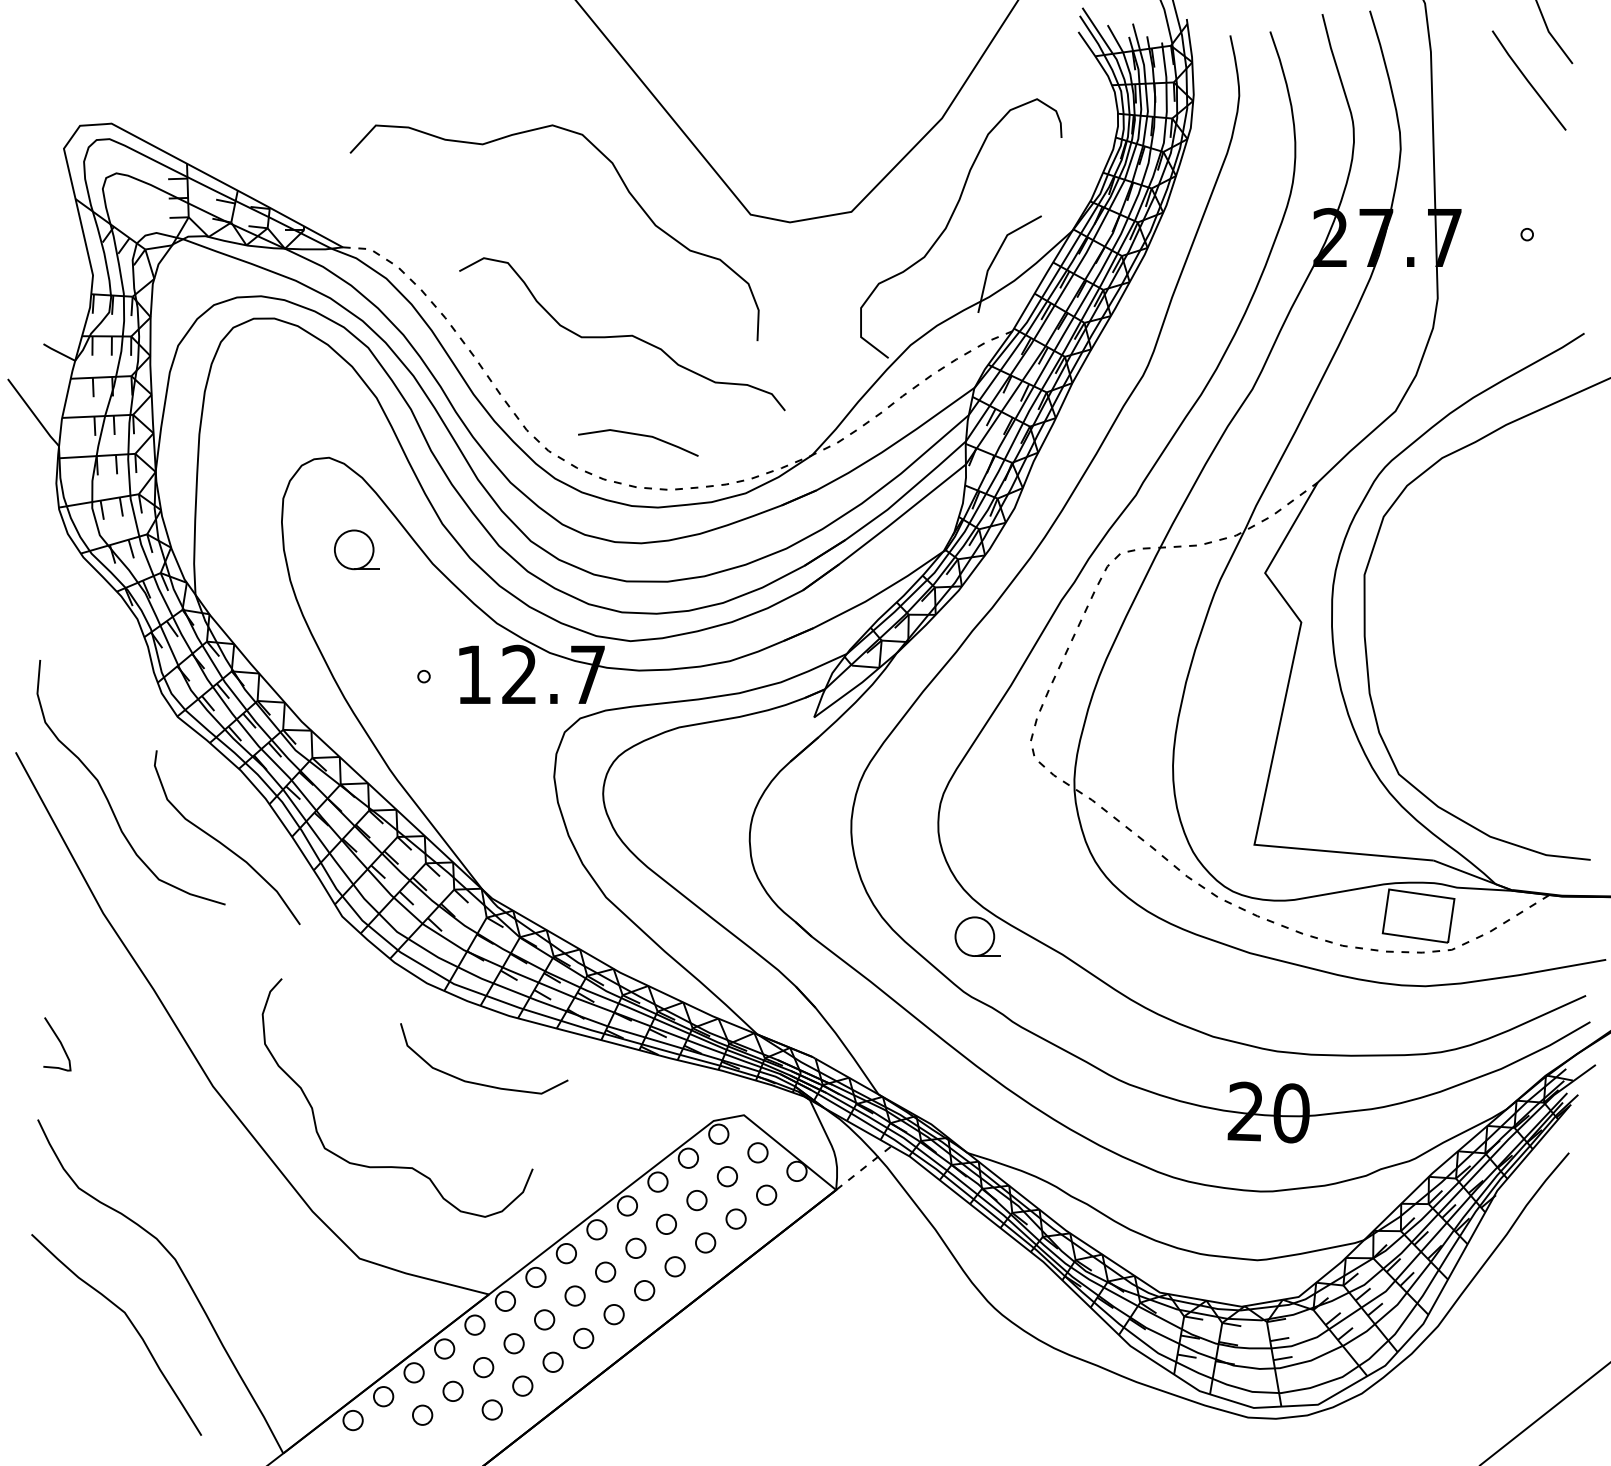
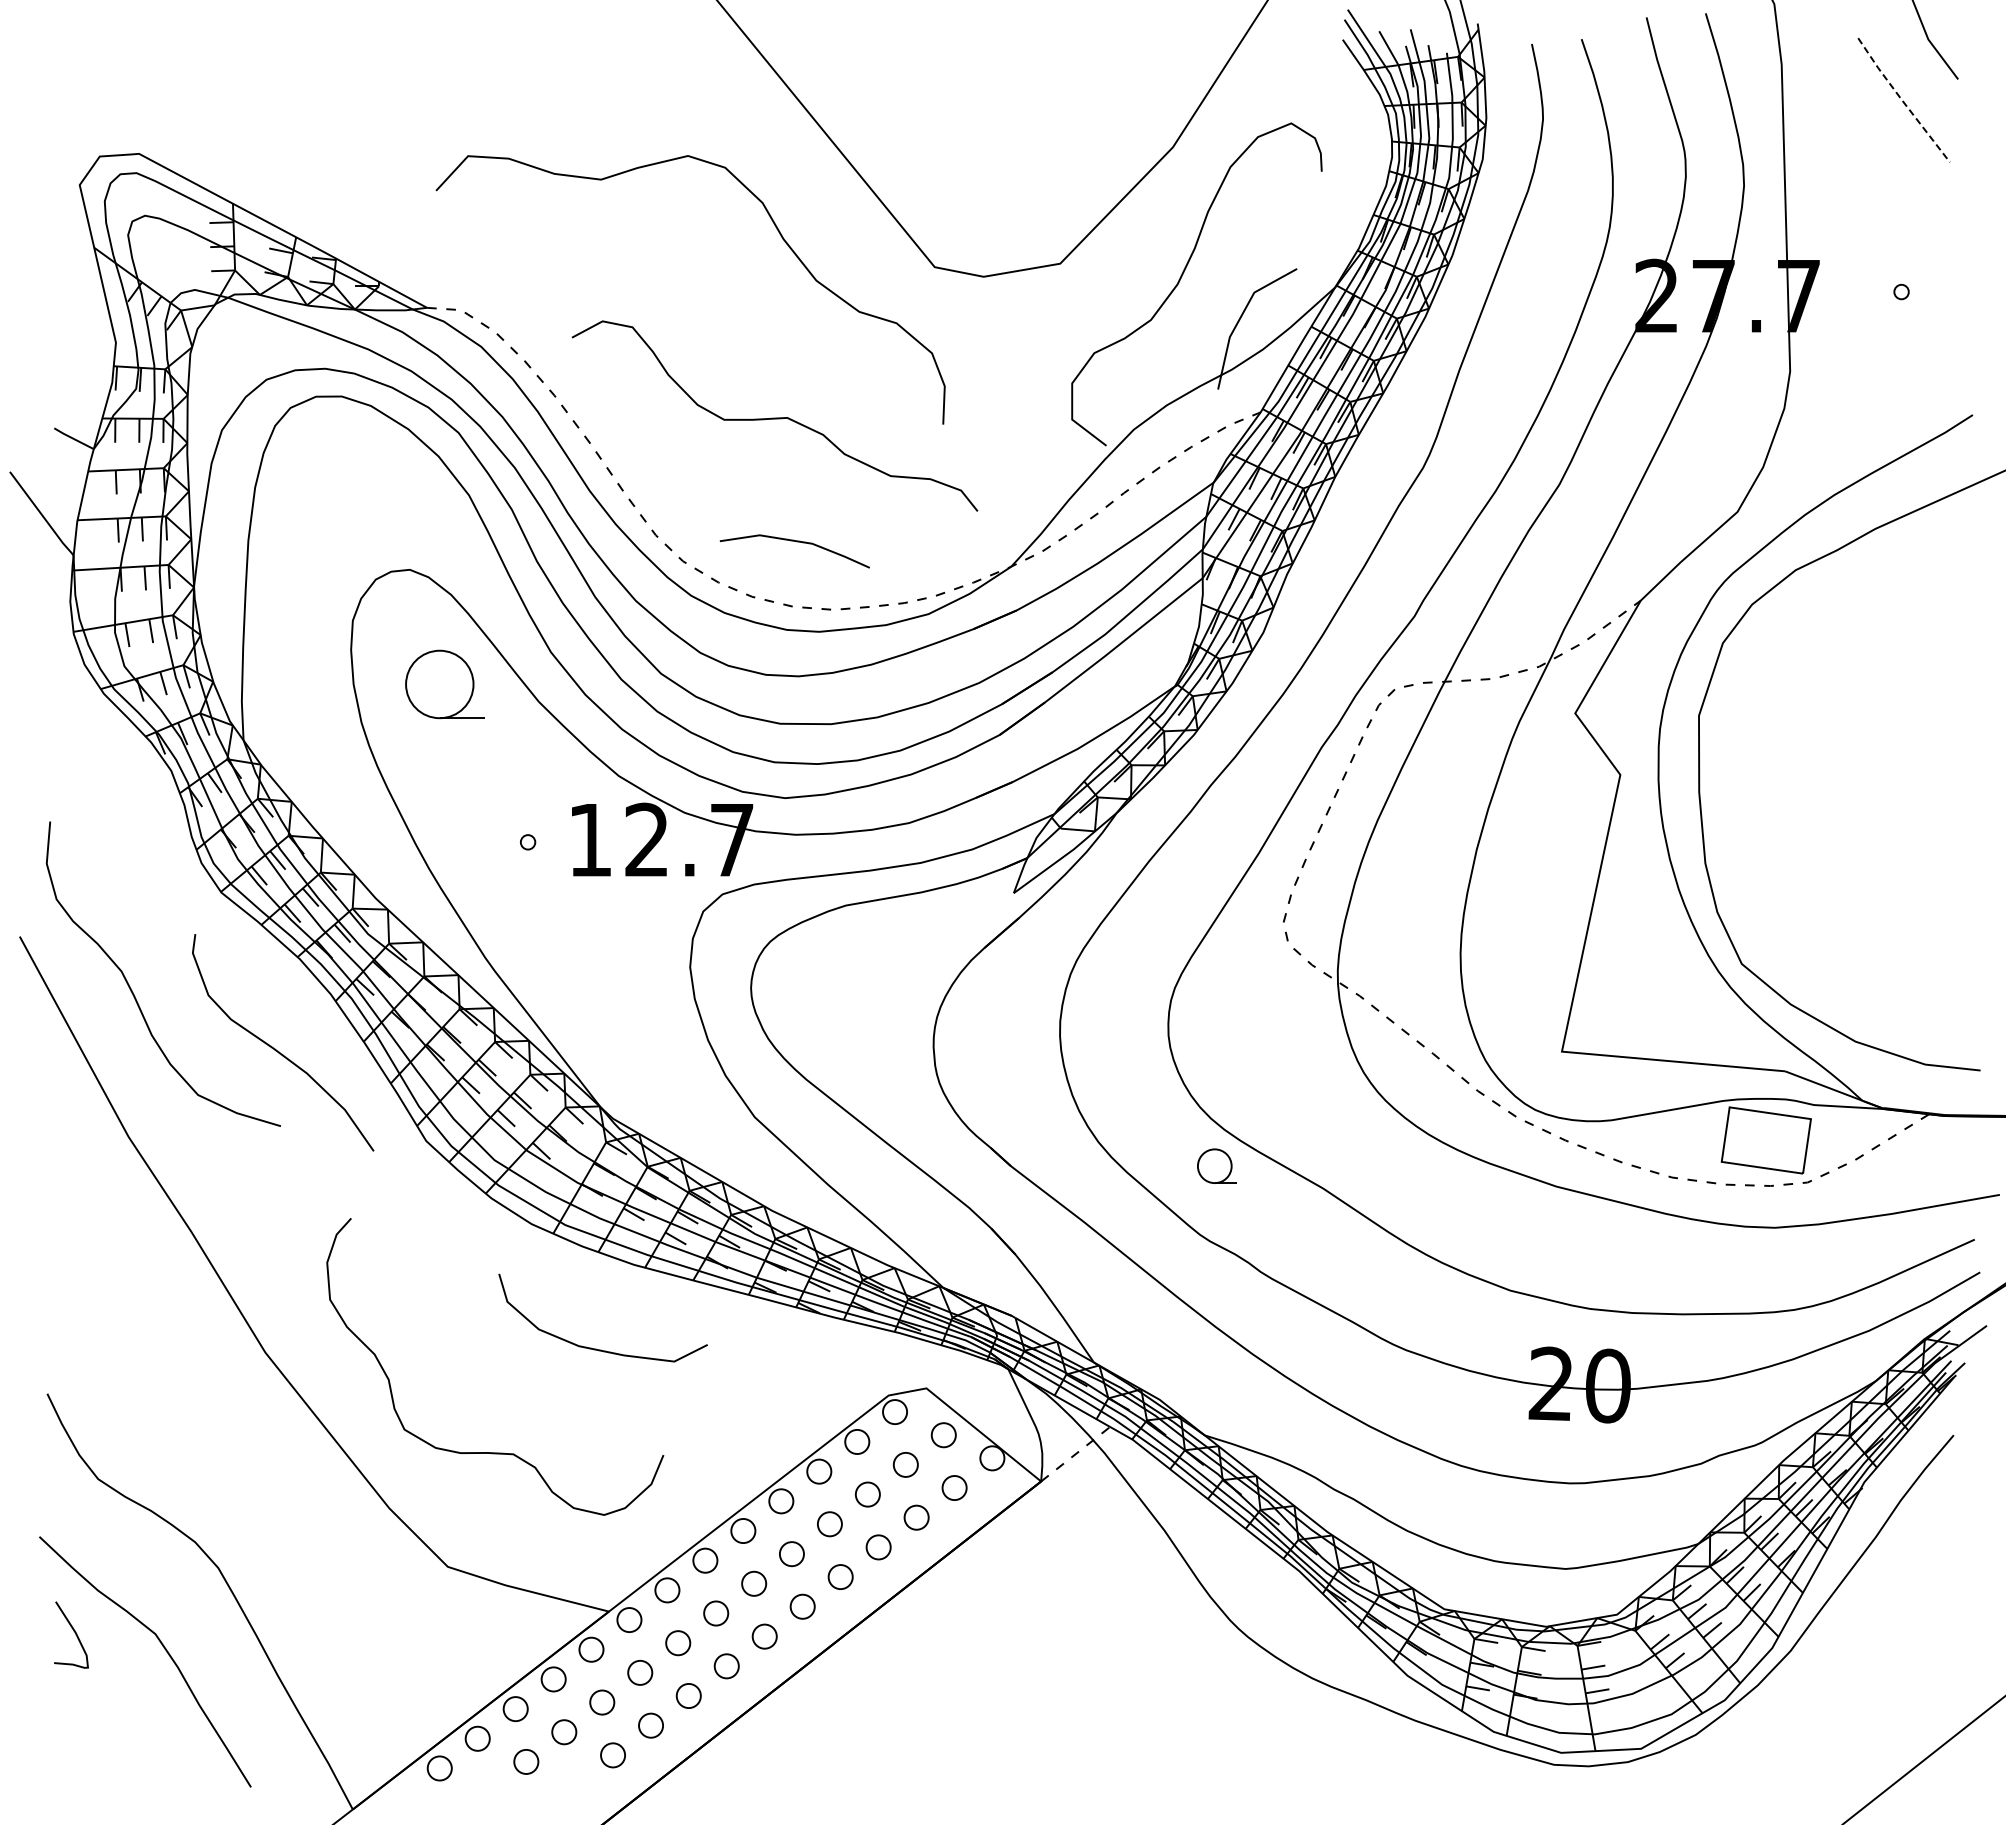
line: (1527, 80) -> (1902, 100), solid -> dashed
part: (356, 549) -> (444, 684), size x1.4
part: (976, 937) -> (1216, 1166), size x0.7
curve: (58, 1041) -> (73, 1631), moved

